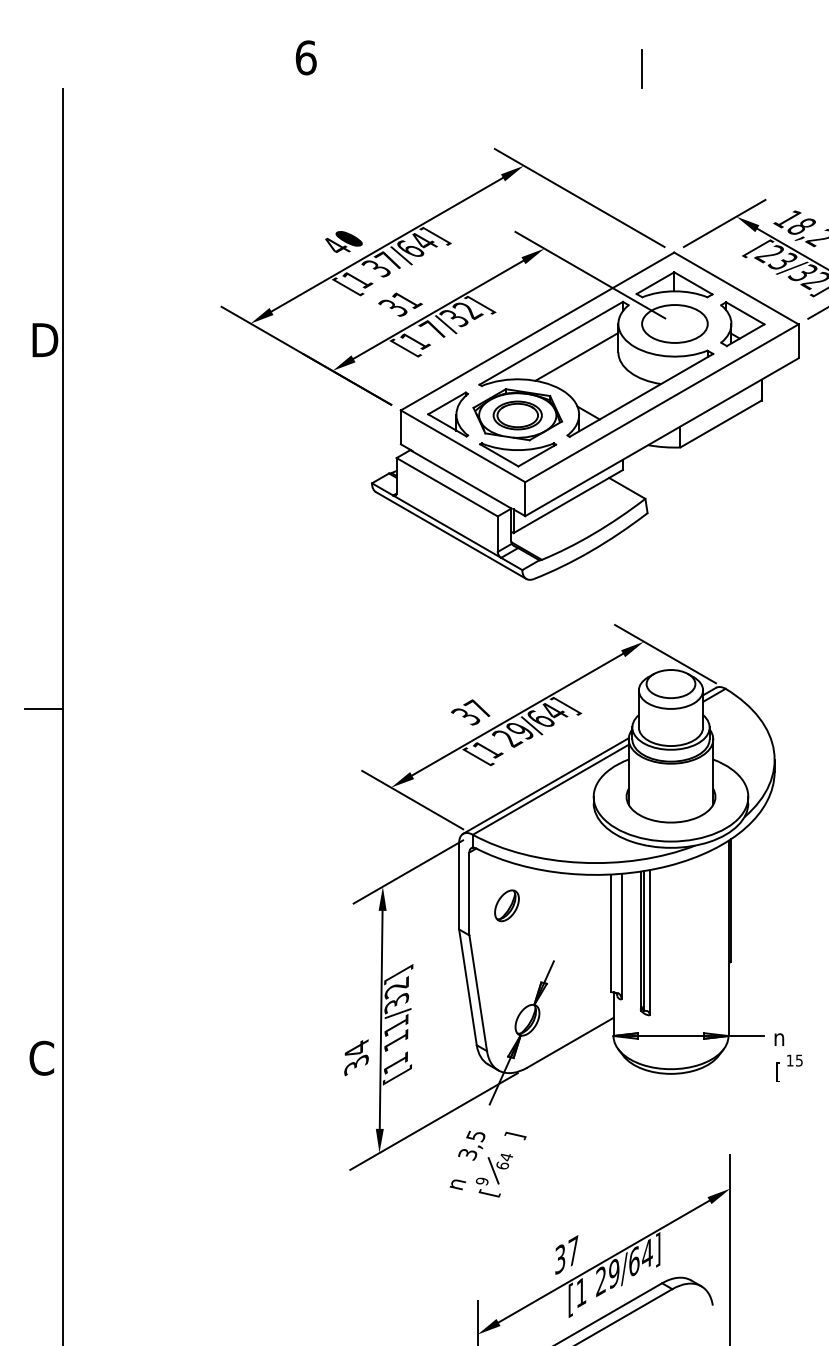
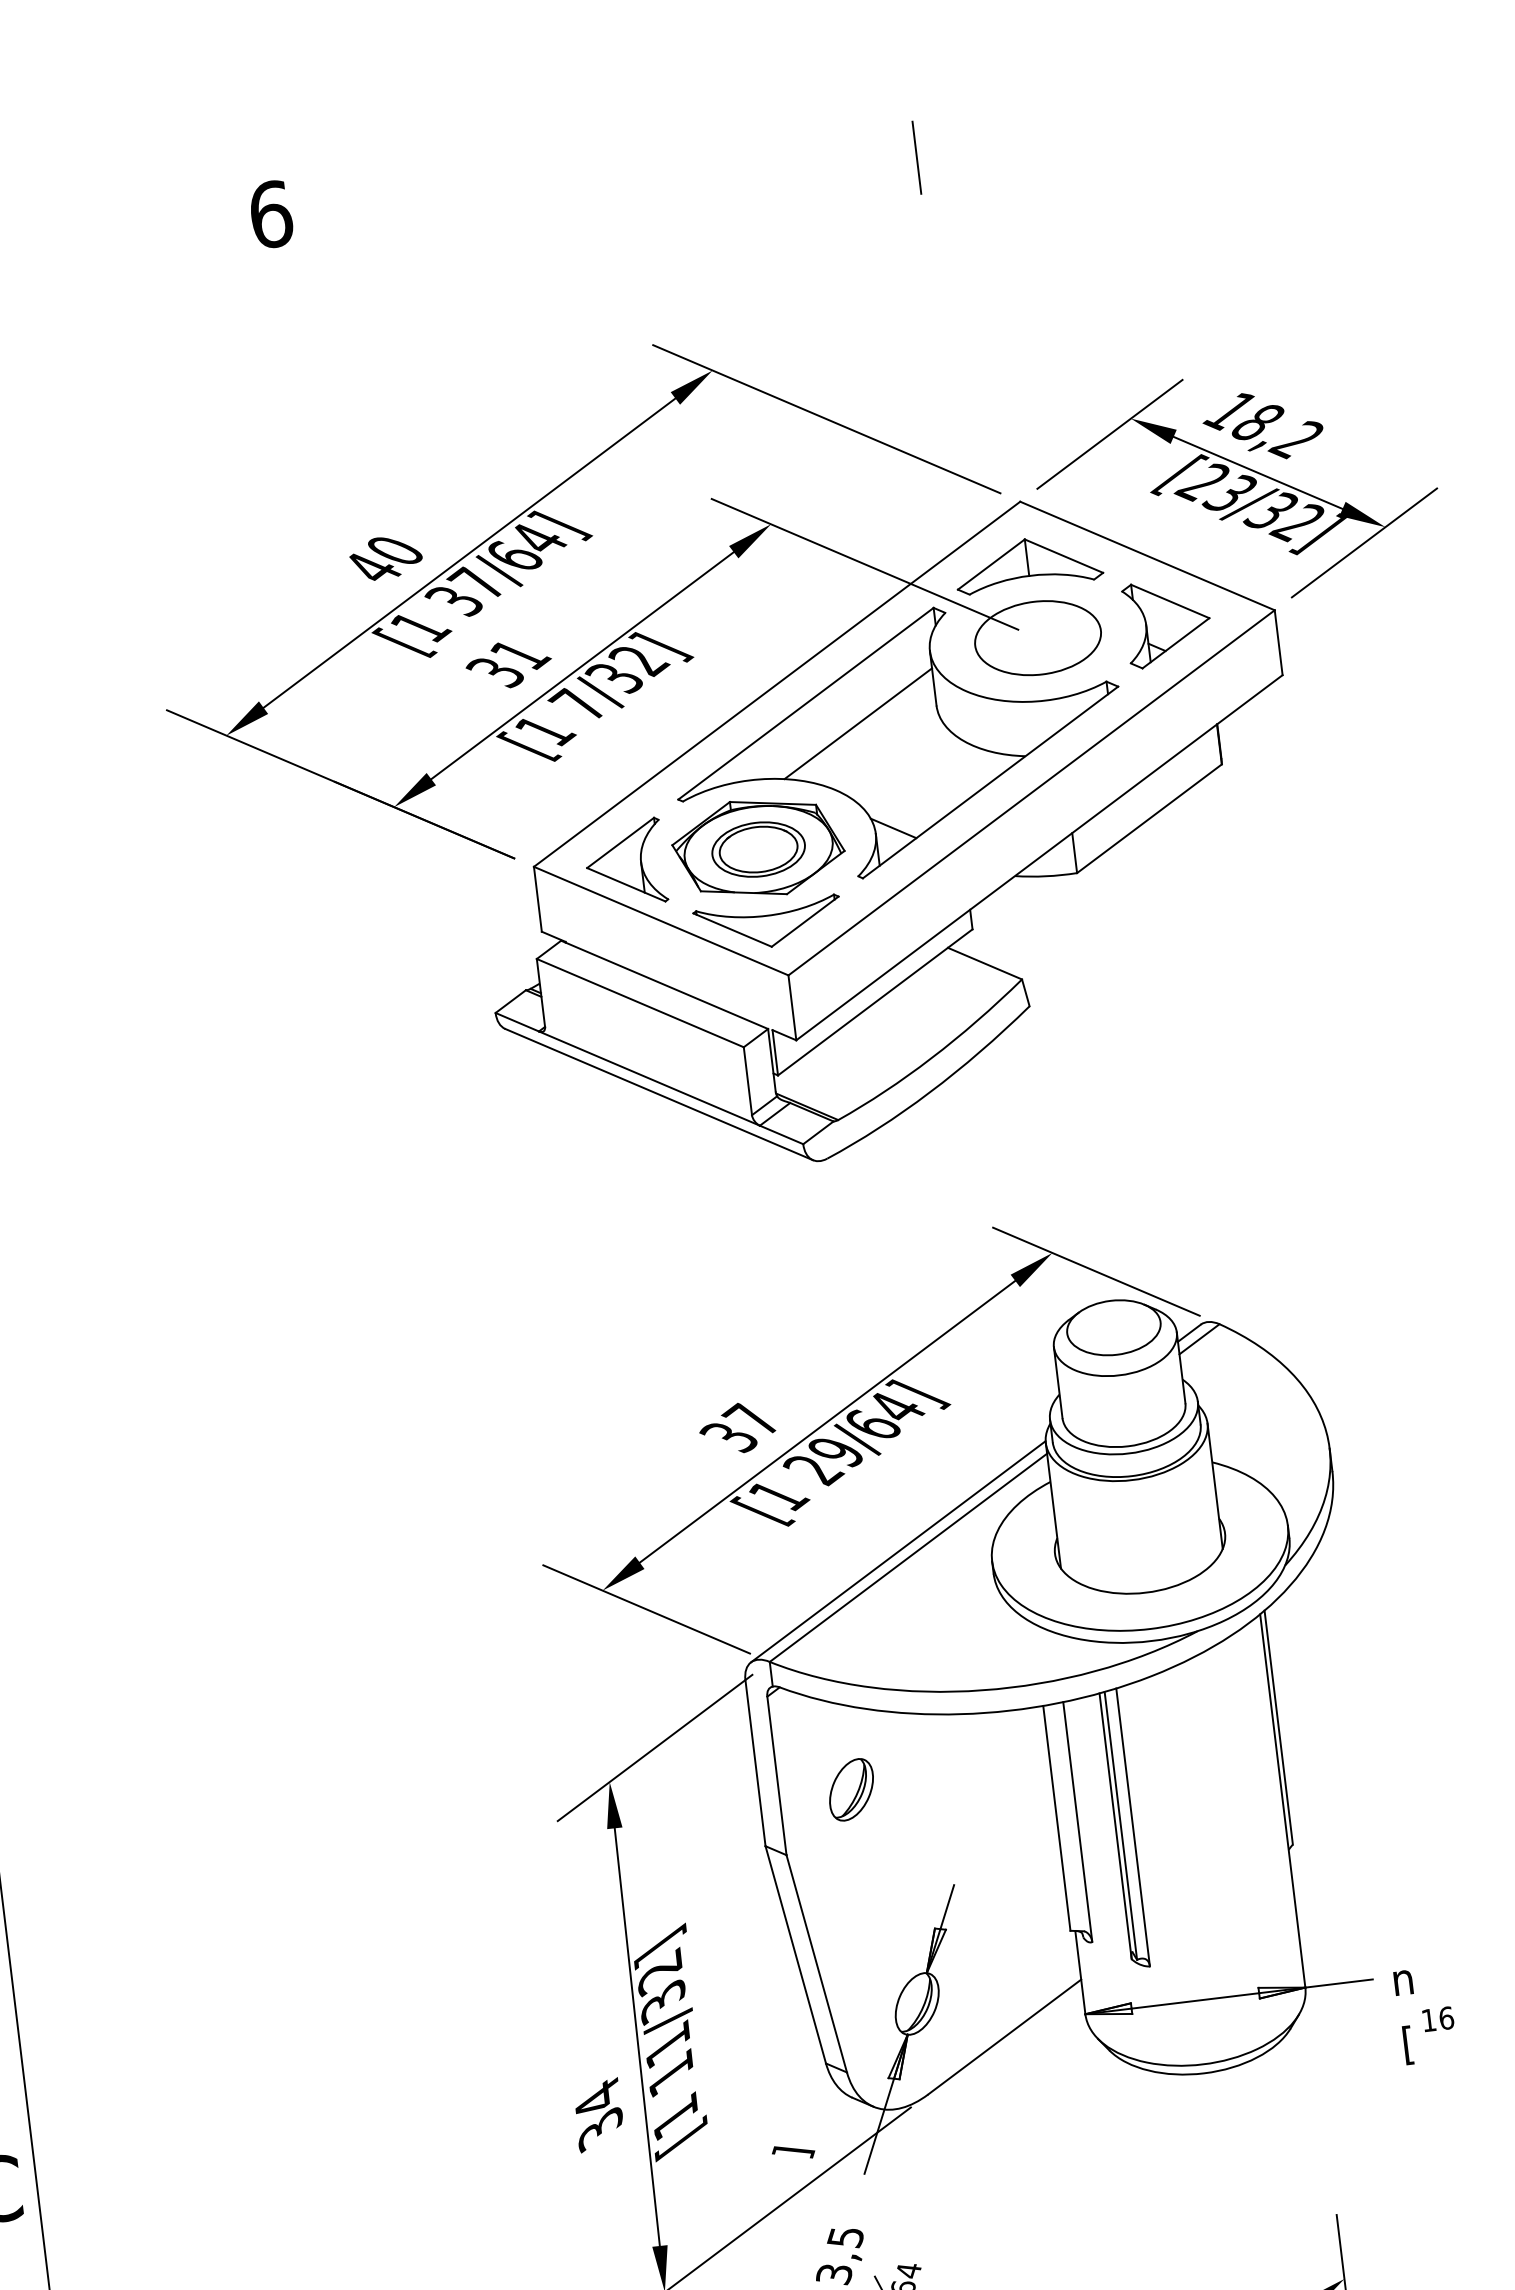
text: (798, 1060) -> (1444, 2018), 15 -> 16
text: (515, 1135) -> (793, 2151), moved

